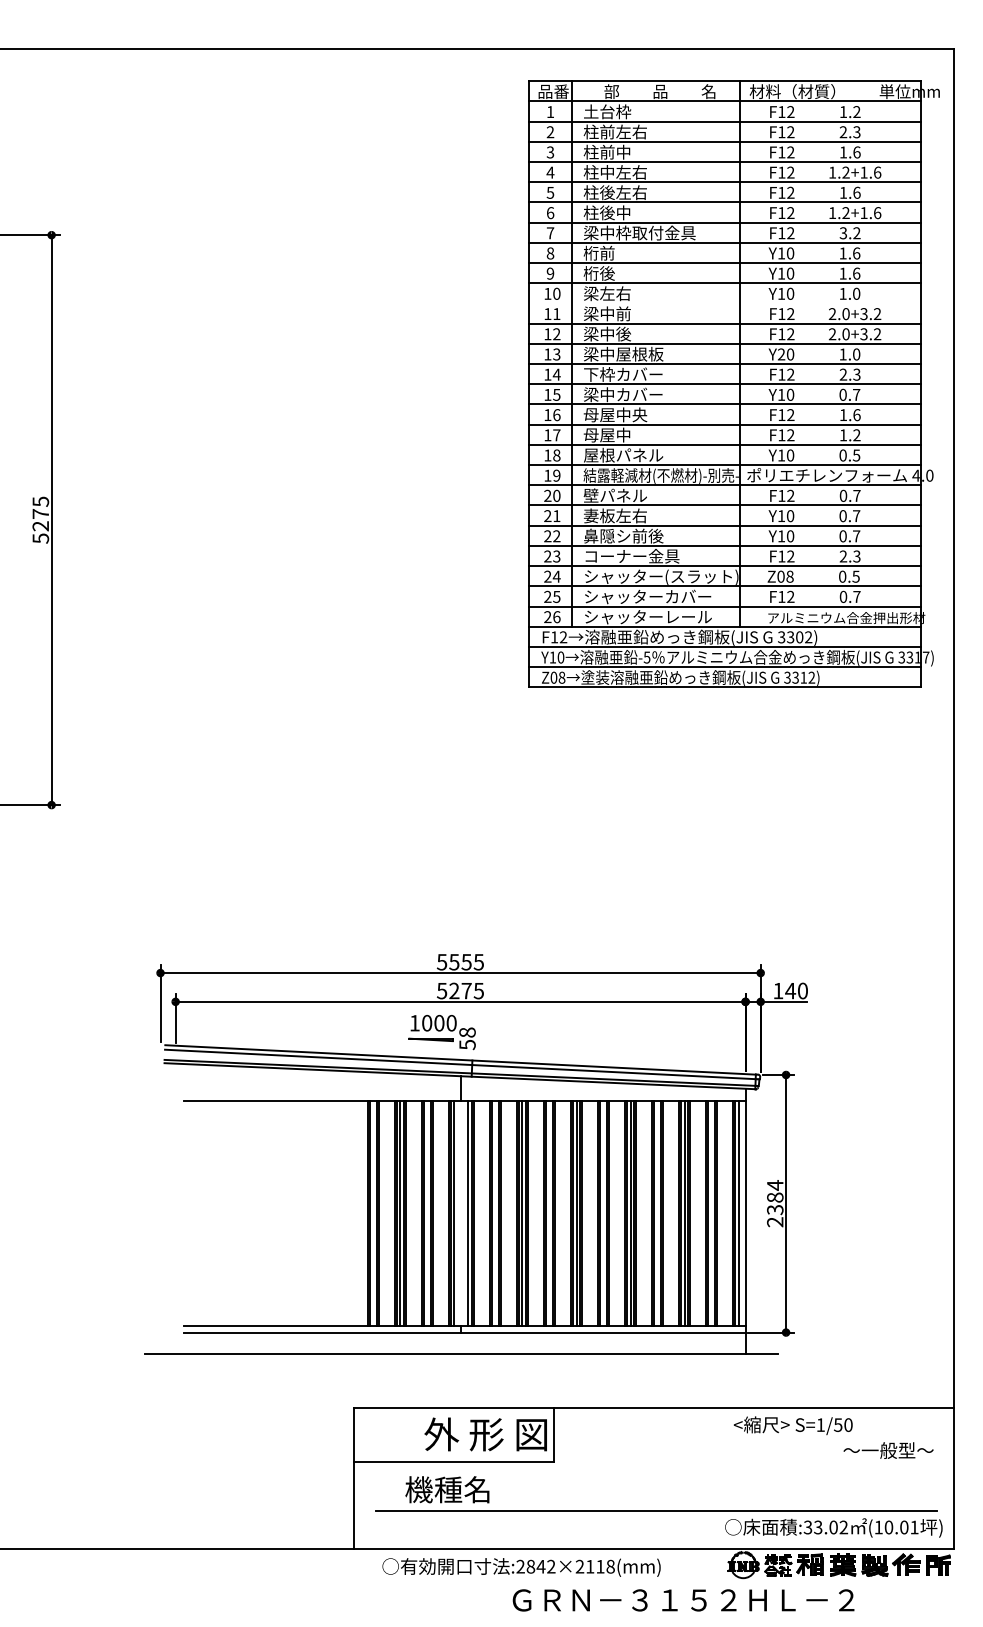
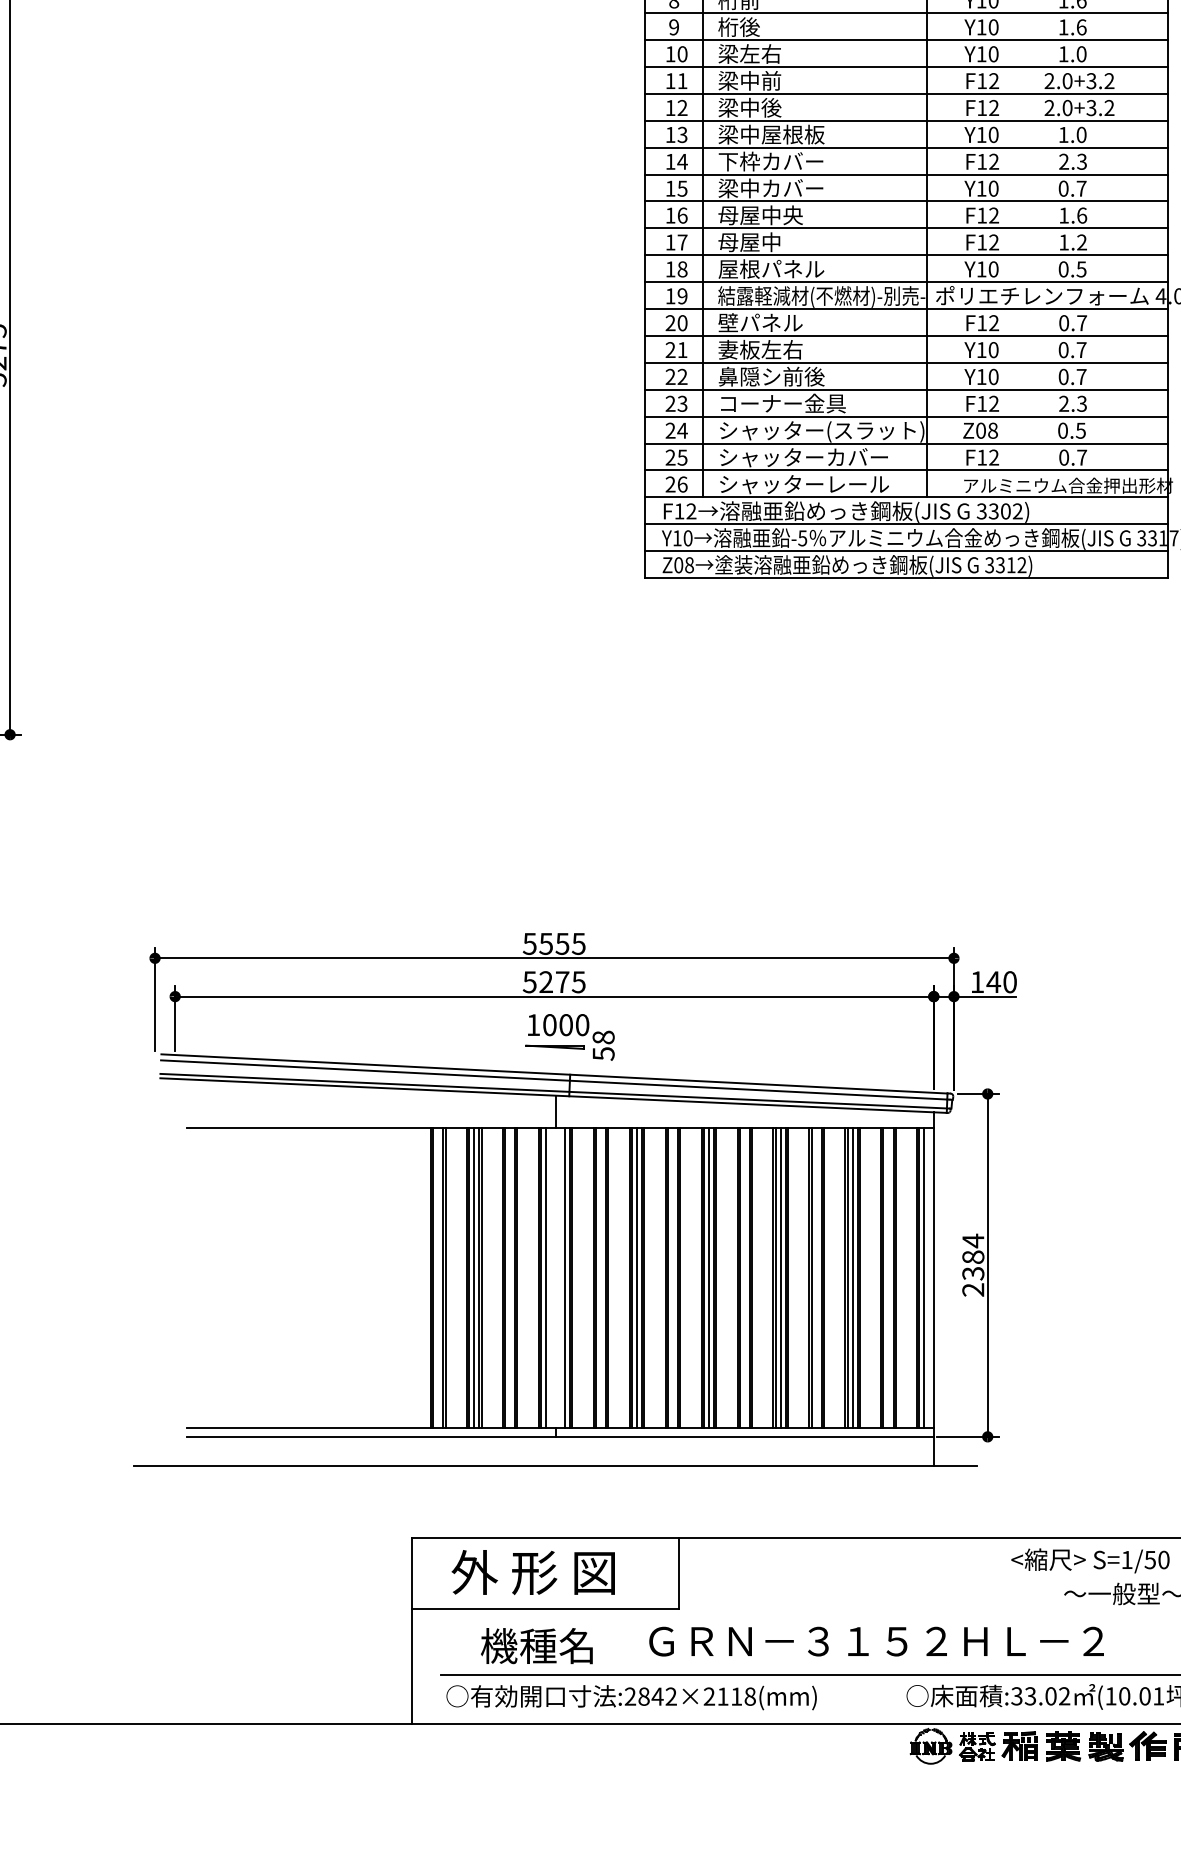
line: (724, 303) -> (905, 67), added
text: (781, 354) -> (981, 134), Y20 -> Y10
part: (441, 1032) -> (568, 1037), moved
text: (792, 1425) -> (1089, 1560), moved
text: (485, 1434) -> (533, 1572), moved
text: (521, 1567) -> (631, 1697), moved
text: (683, 1600) -> (876, 1641), moved

